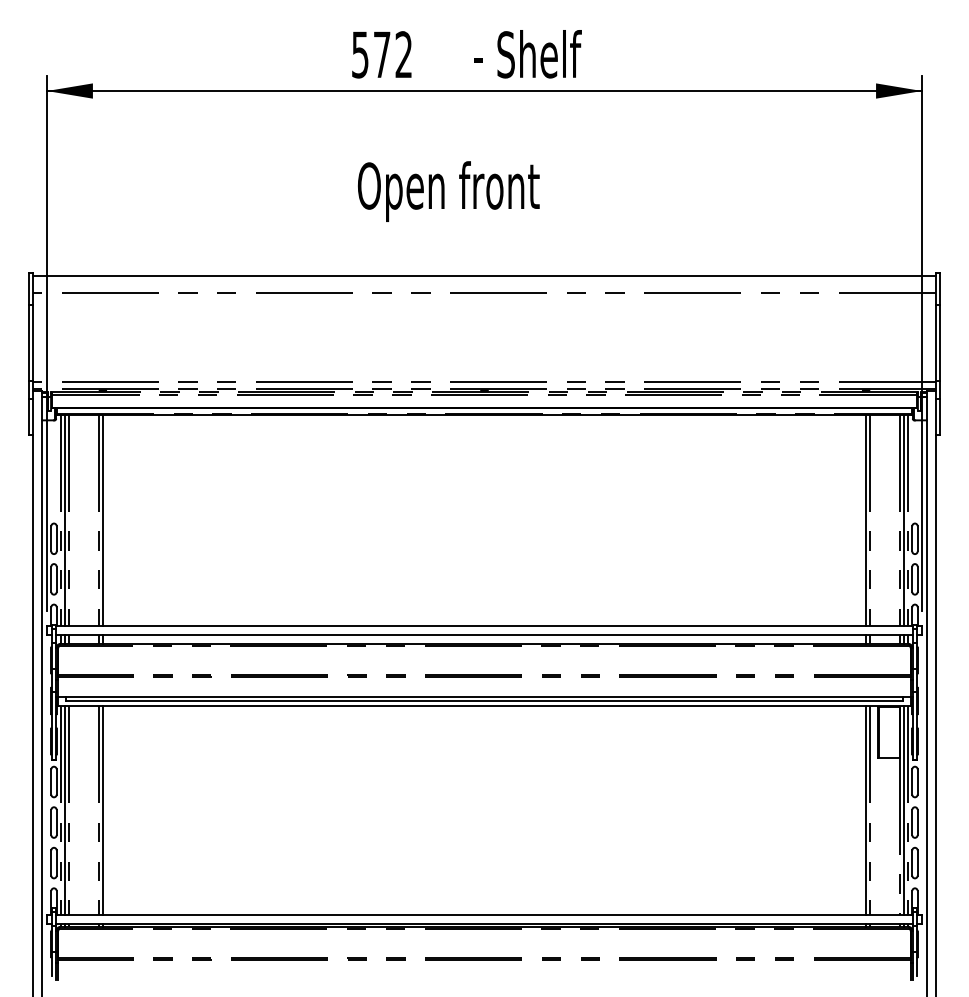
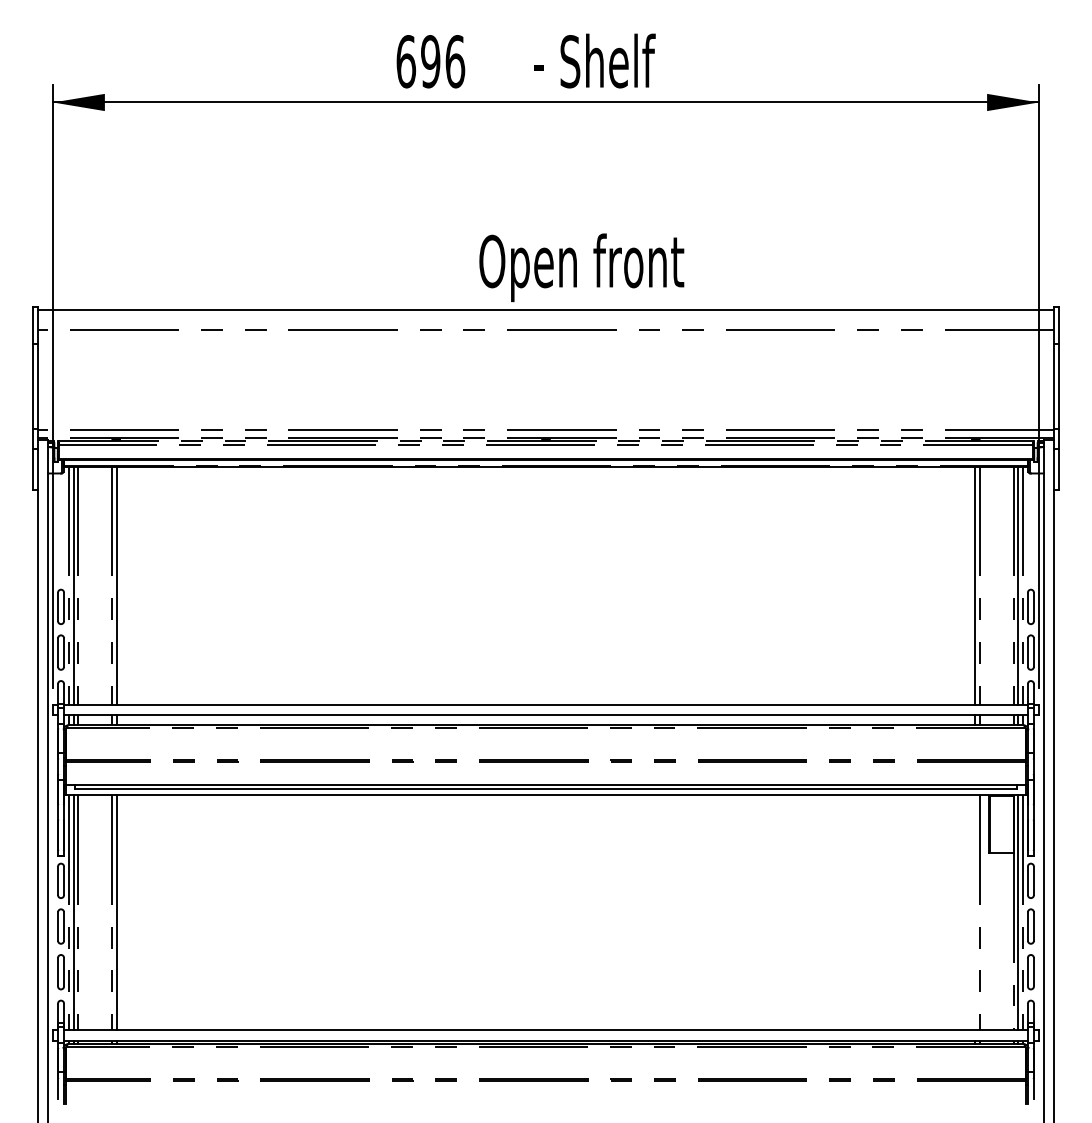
text: (381, 54) -> (430, 61), 572 -> 696
text: (448, 191) -> (581, 267), moved
line: (865, 810) -> (975, 912), removed

